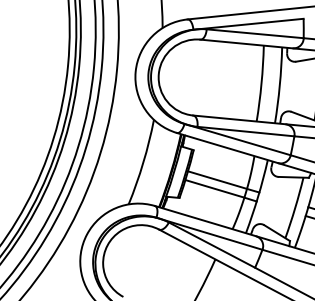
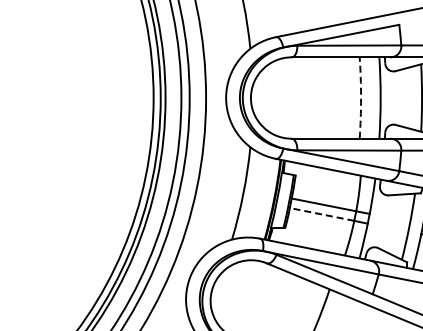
arc: (261, 84) -> (361, 98), solid -> dashed
line: (215, 188) -> (322, 214), solid -> dashed

